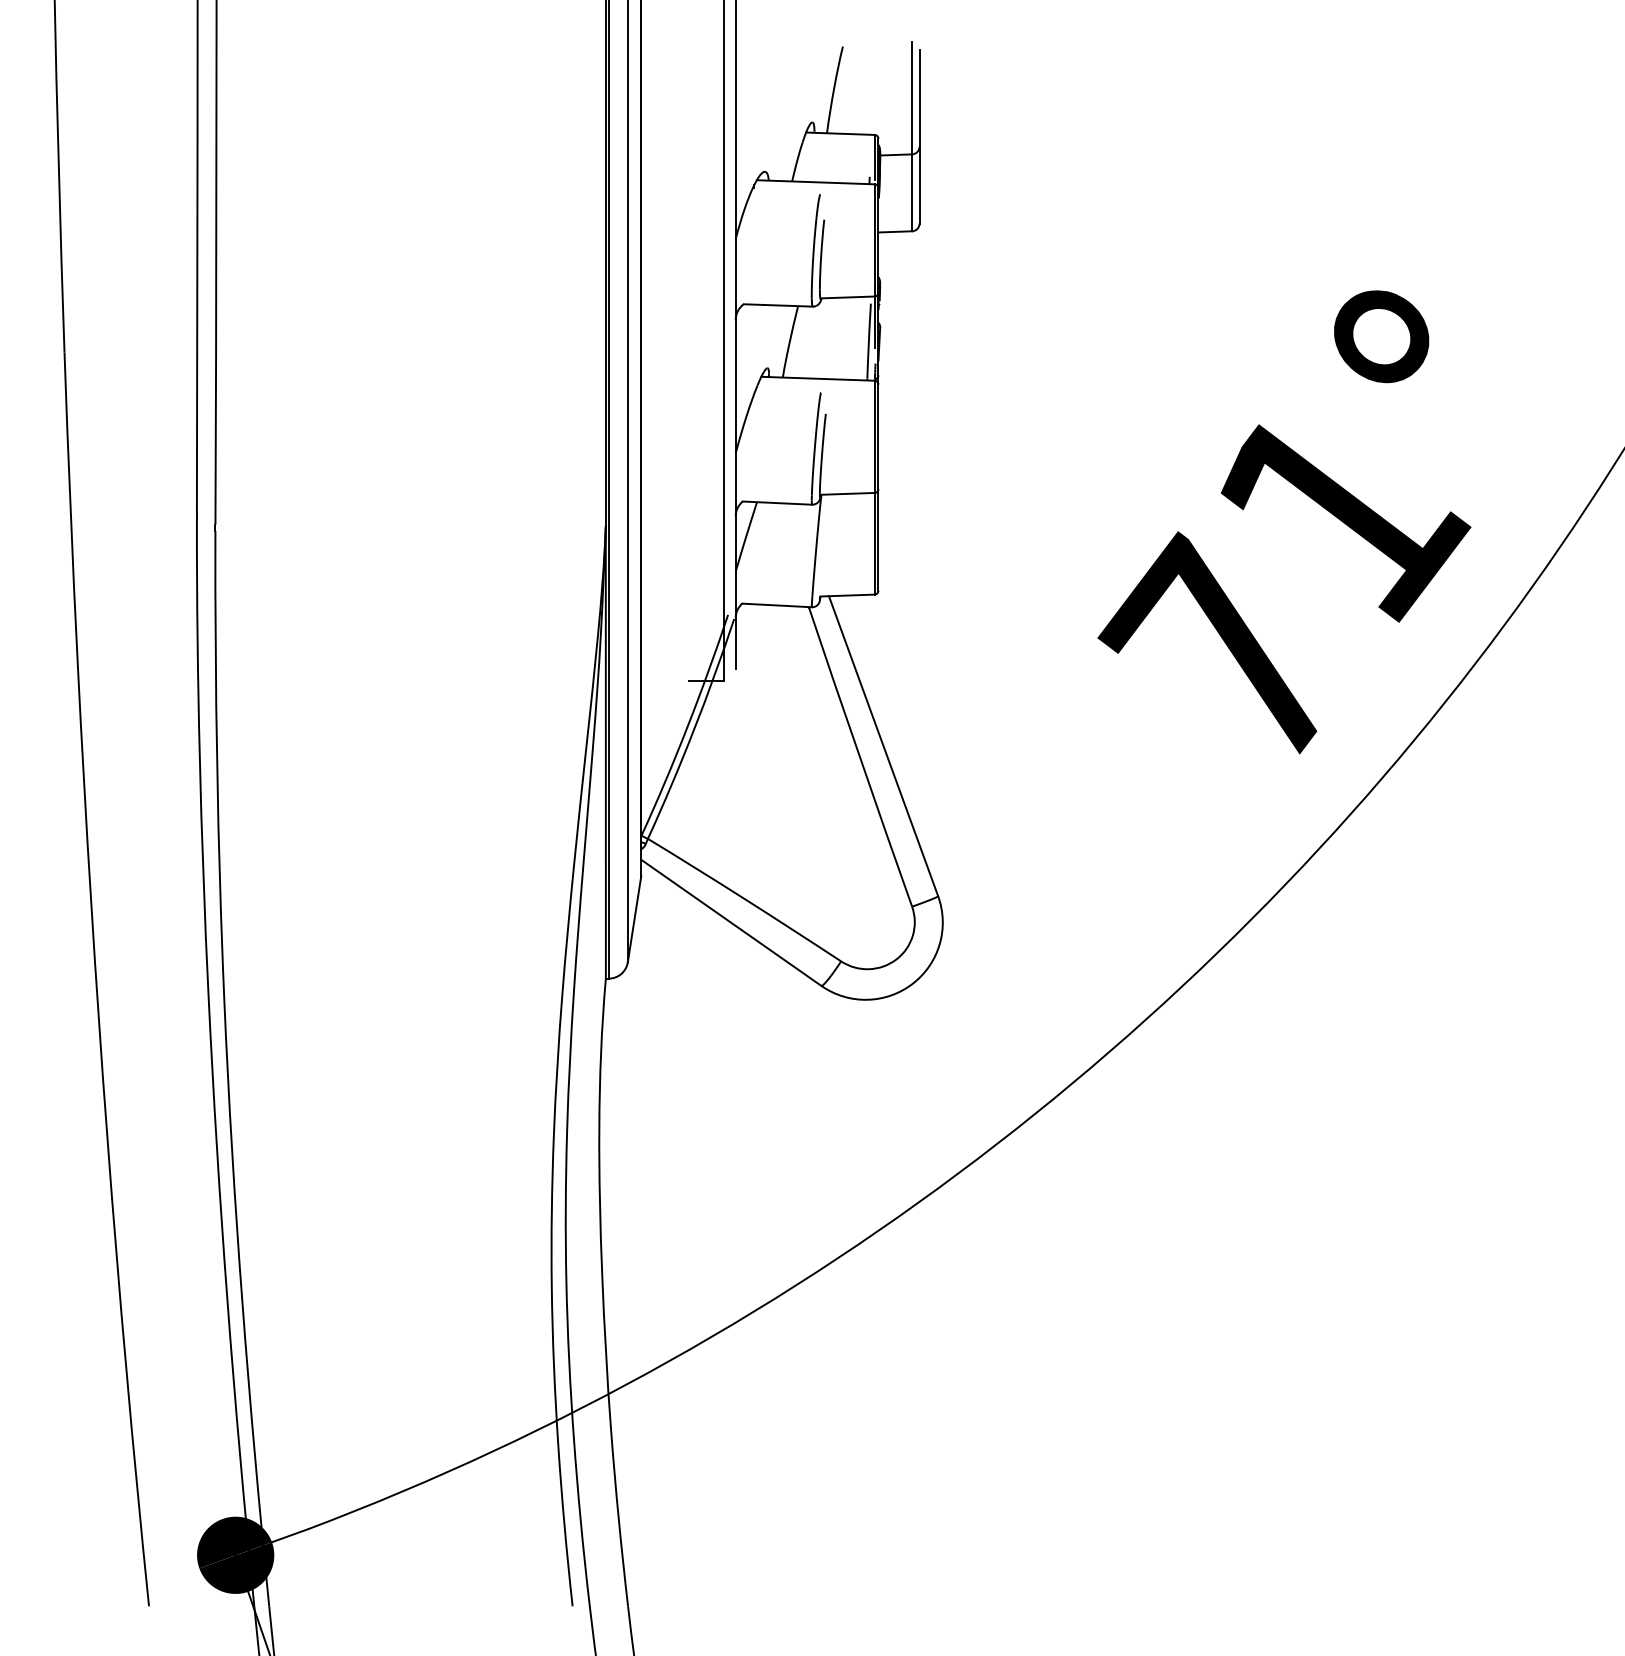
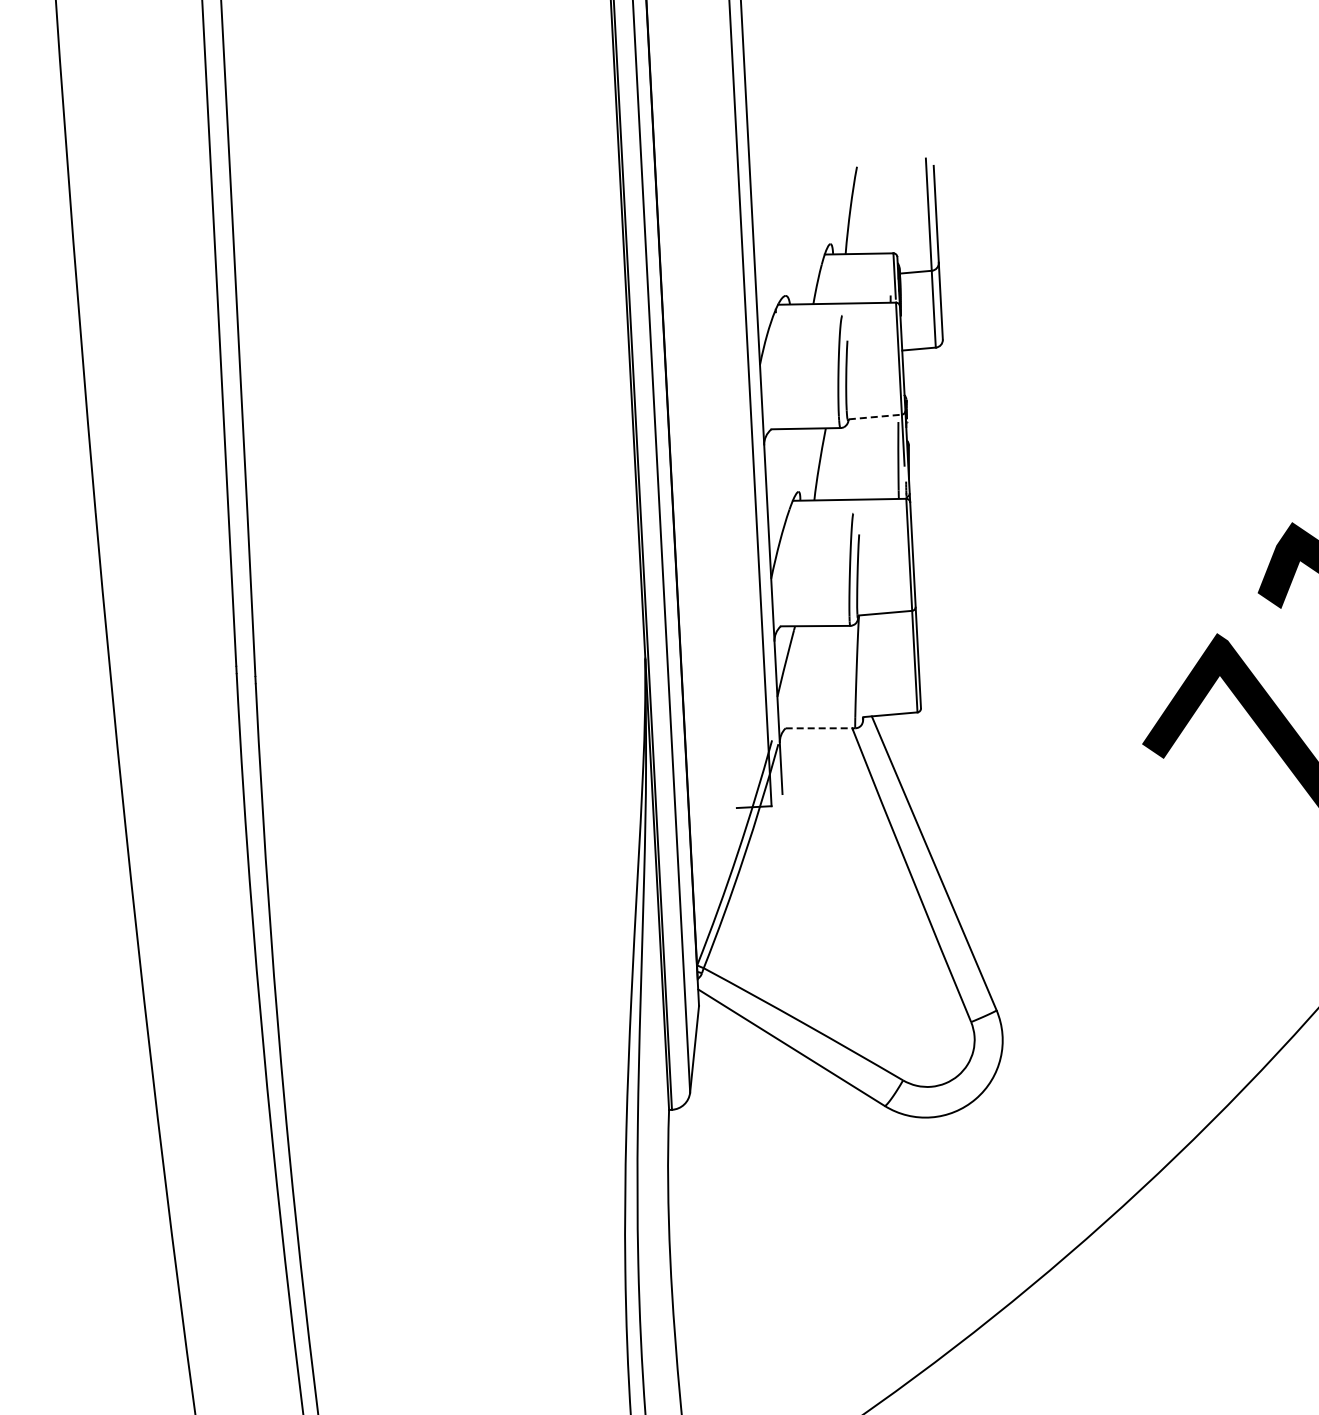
line: (848, 297) -> (875, 417), solid -> dashed
line: (777, 605) -> (820, 728), solid -> dashed

